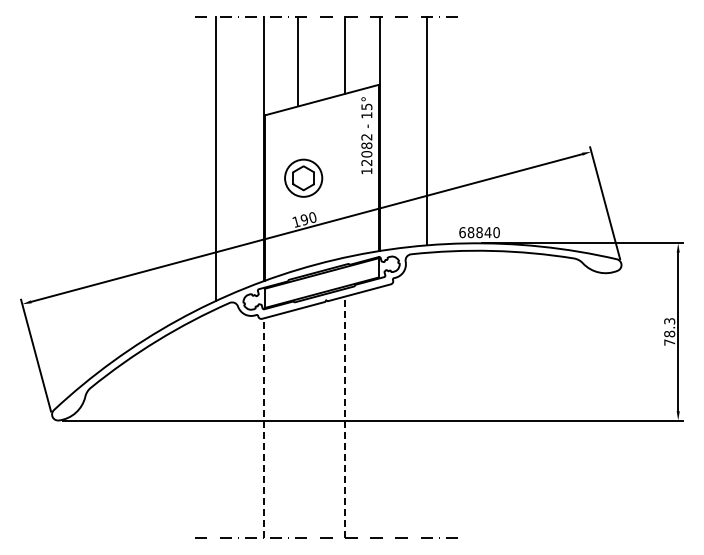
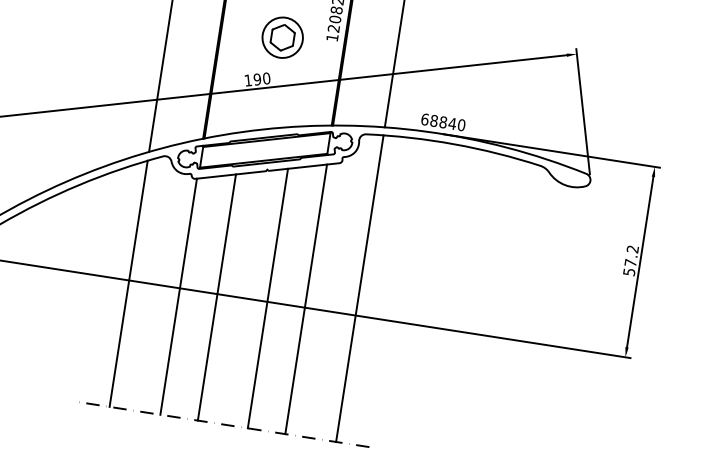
part: (303, 177) -> (282, 36), moved
text: (669, 331) -> (630, 260), 78.3 -> 57.2
line: (427, 395) -> (360, 288), added
line: (379, 412) -> (305, 299), added
line: (344, 417) -> (267, 298), dashed -> solid
line: (216, 423) -> (128, 283), added
line: (298, 423) -> (217, 297), added
line: (263, 428) -> (178, 296), dashed -> solid

